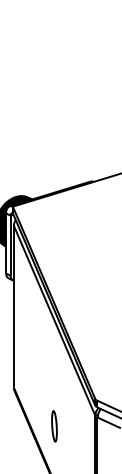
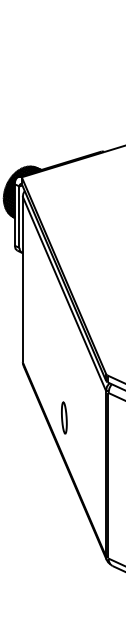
part: (54, 425) -> (64, 417), moved

